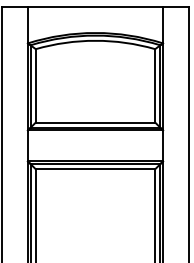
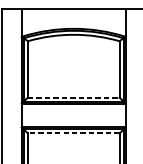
line: (95, 122) -> (73, 97), solid -> dashed
line: (95, 169) -> (73, 133), solid -> dashed

